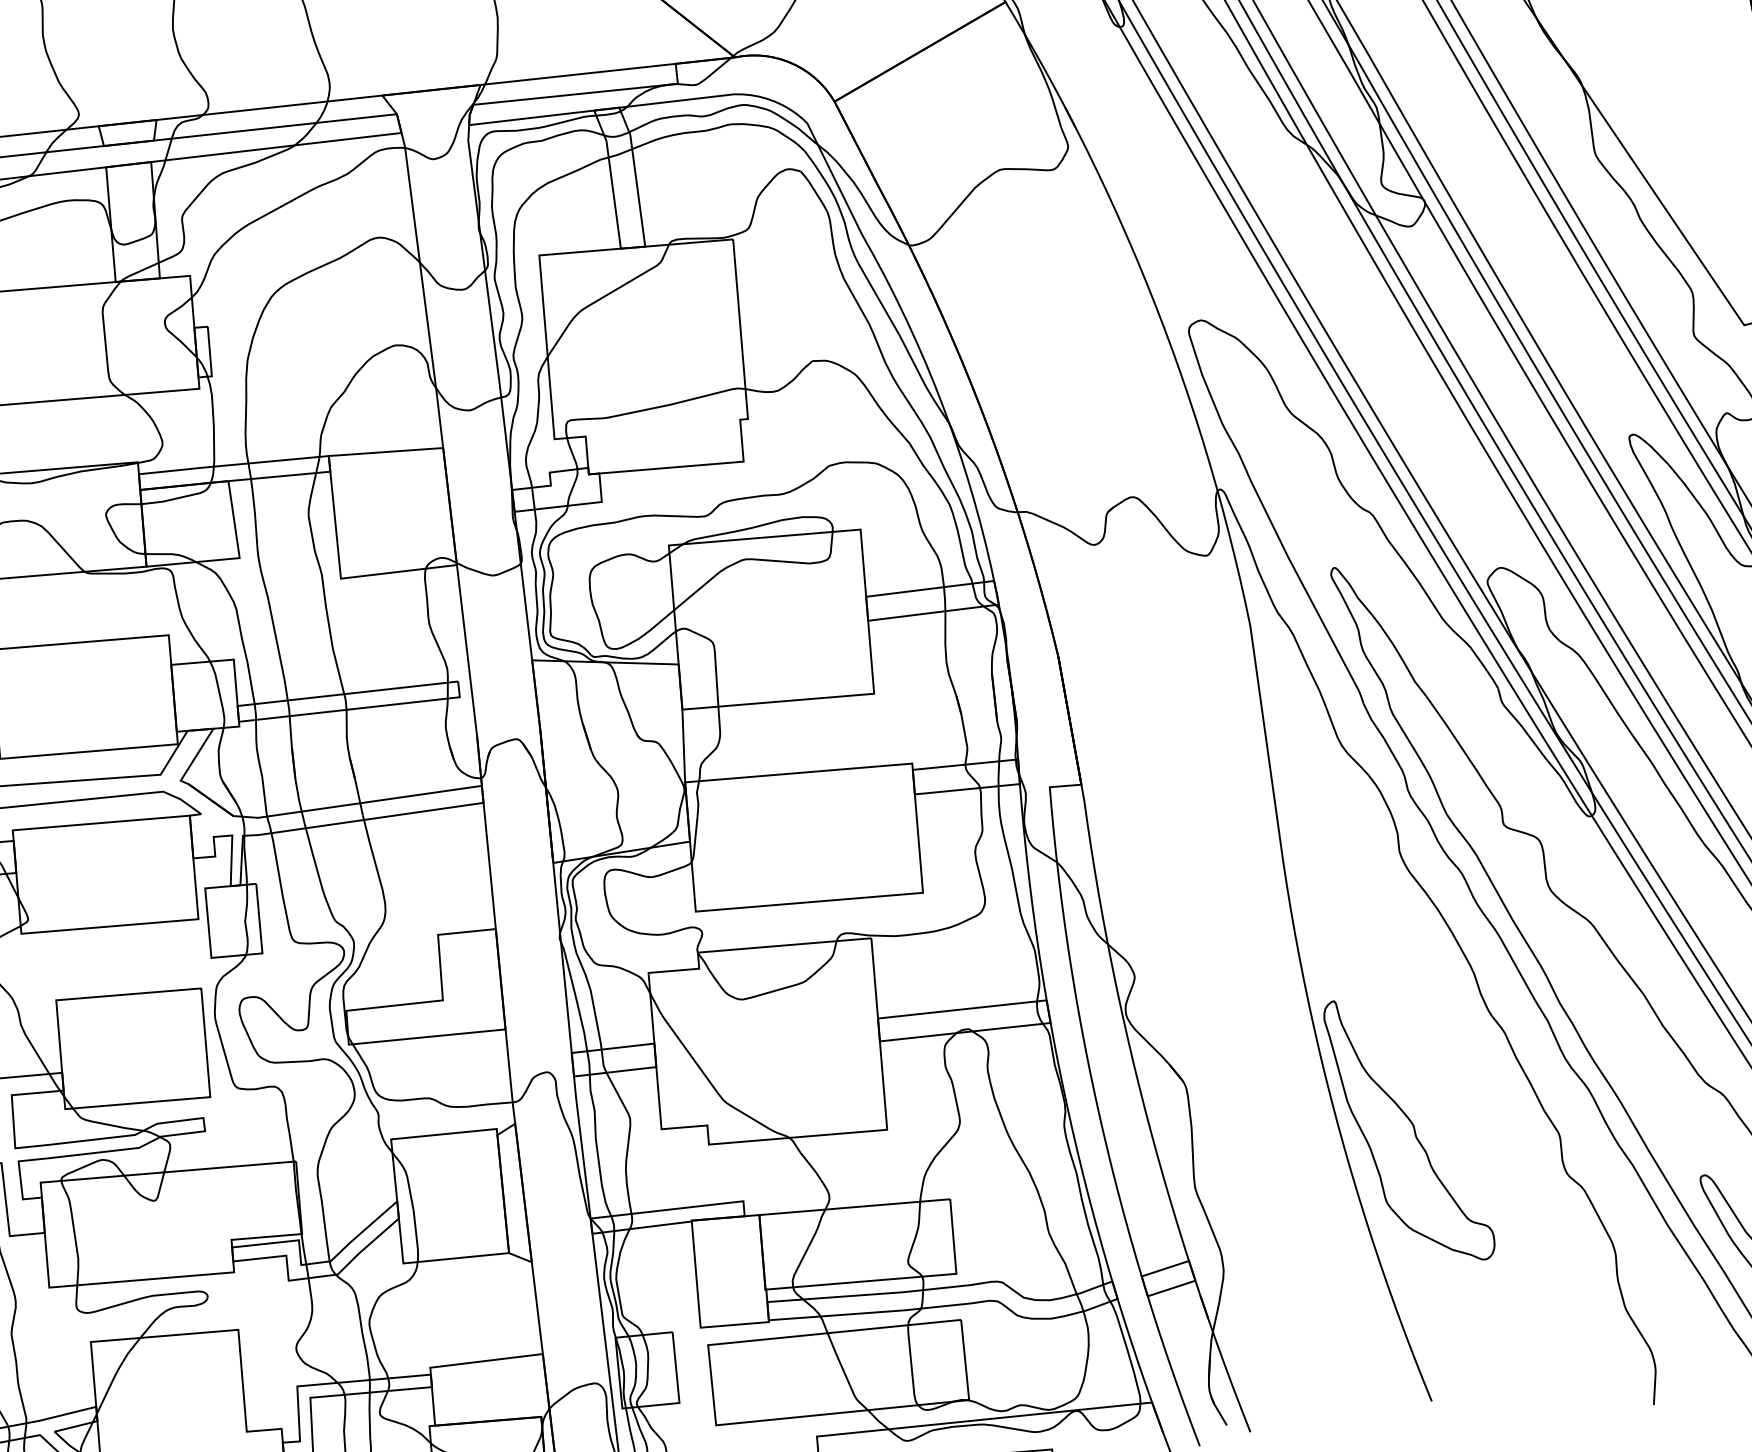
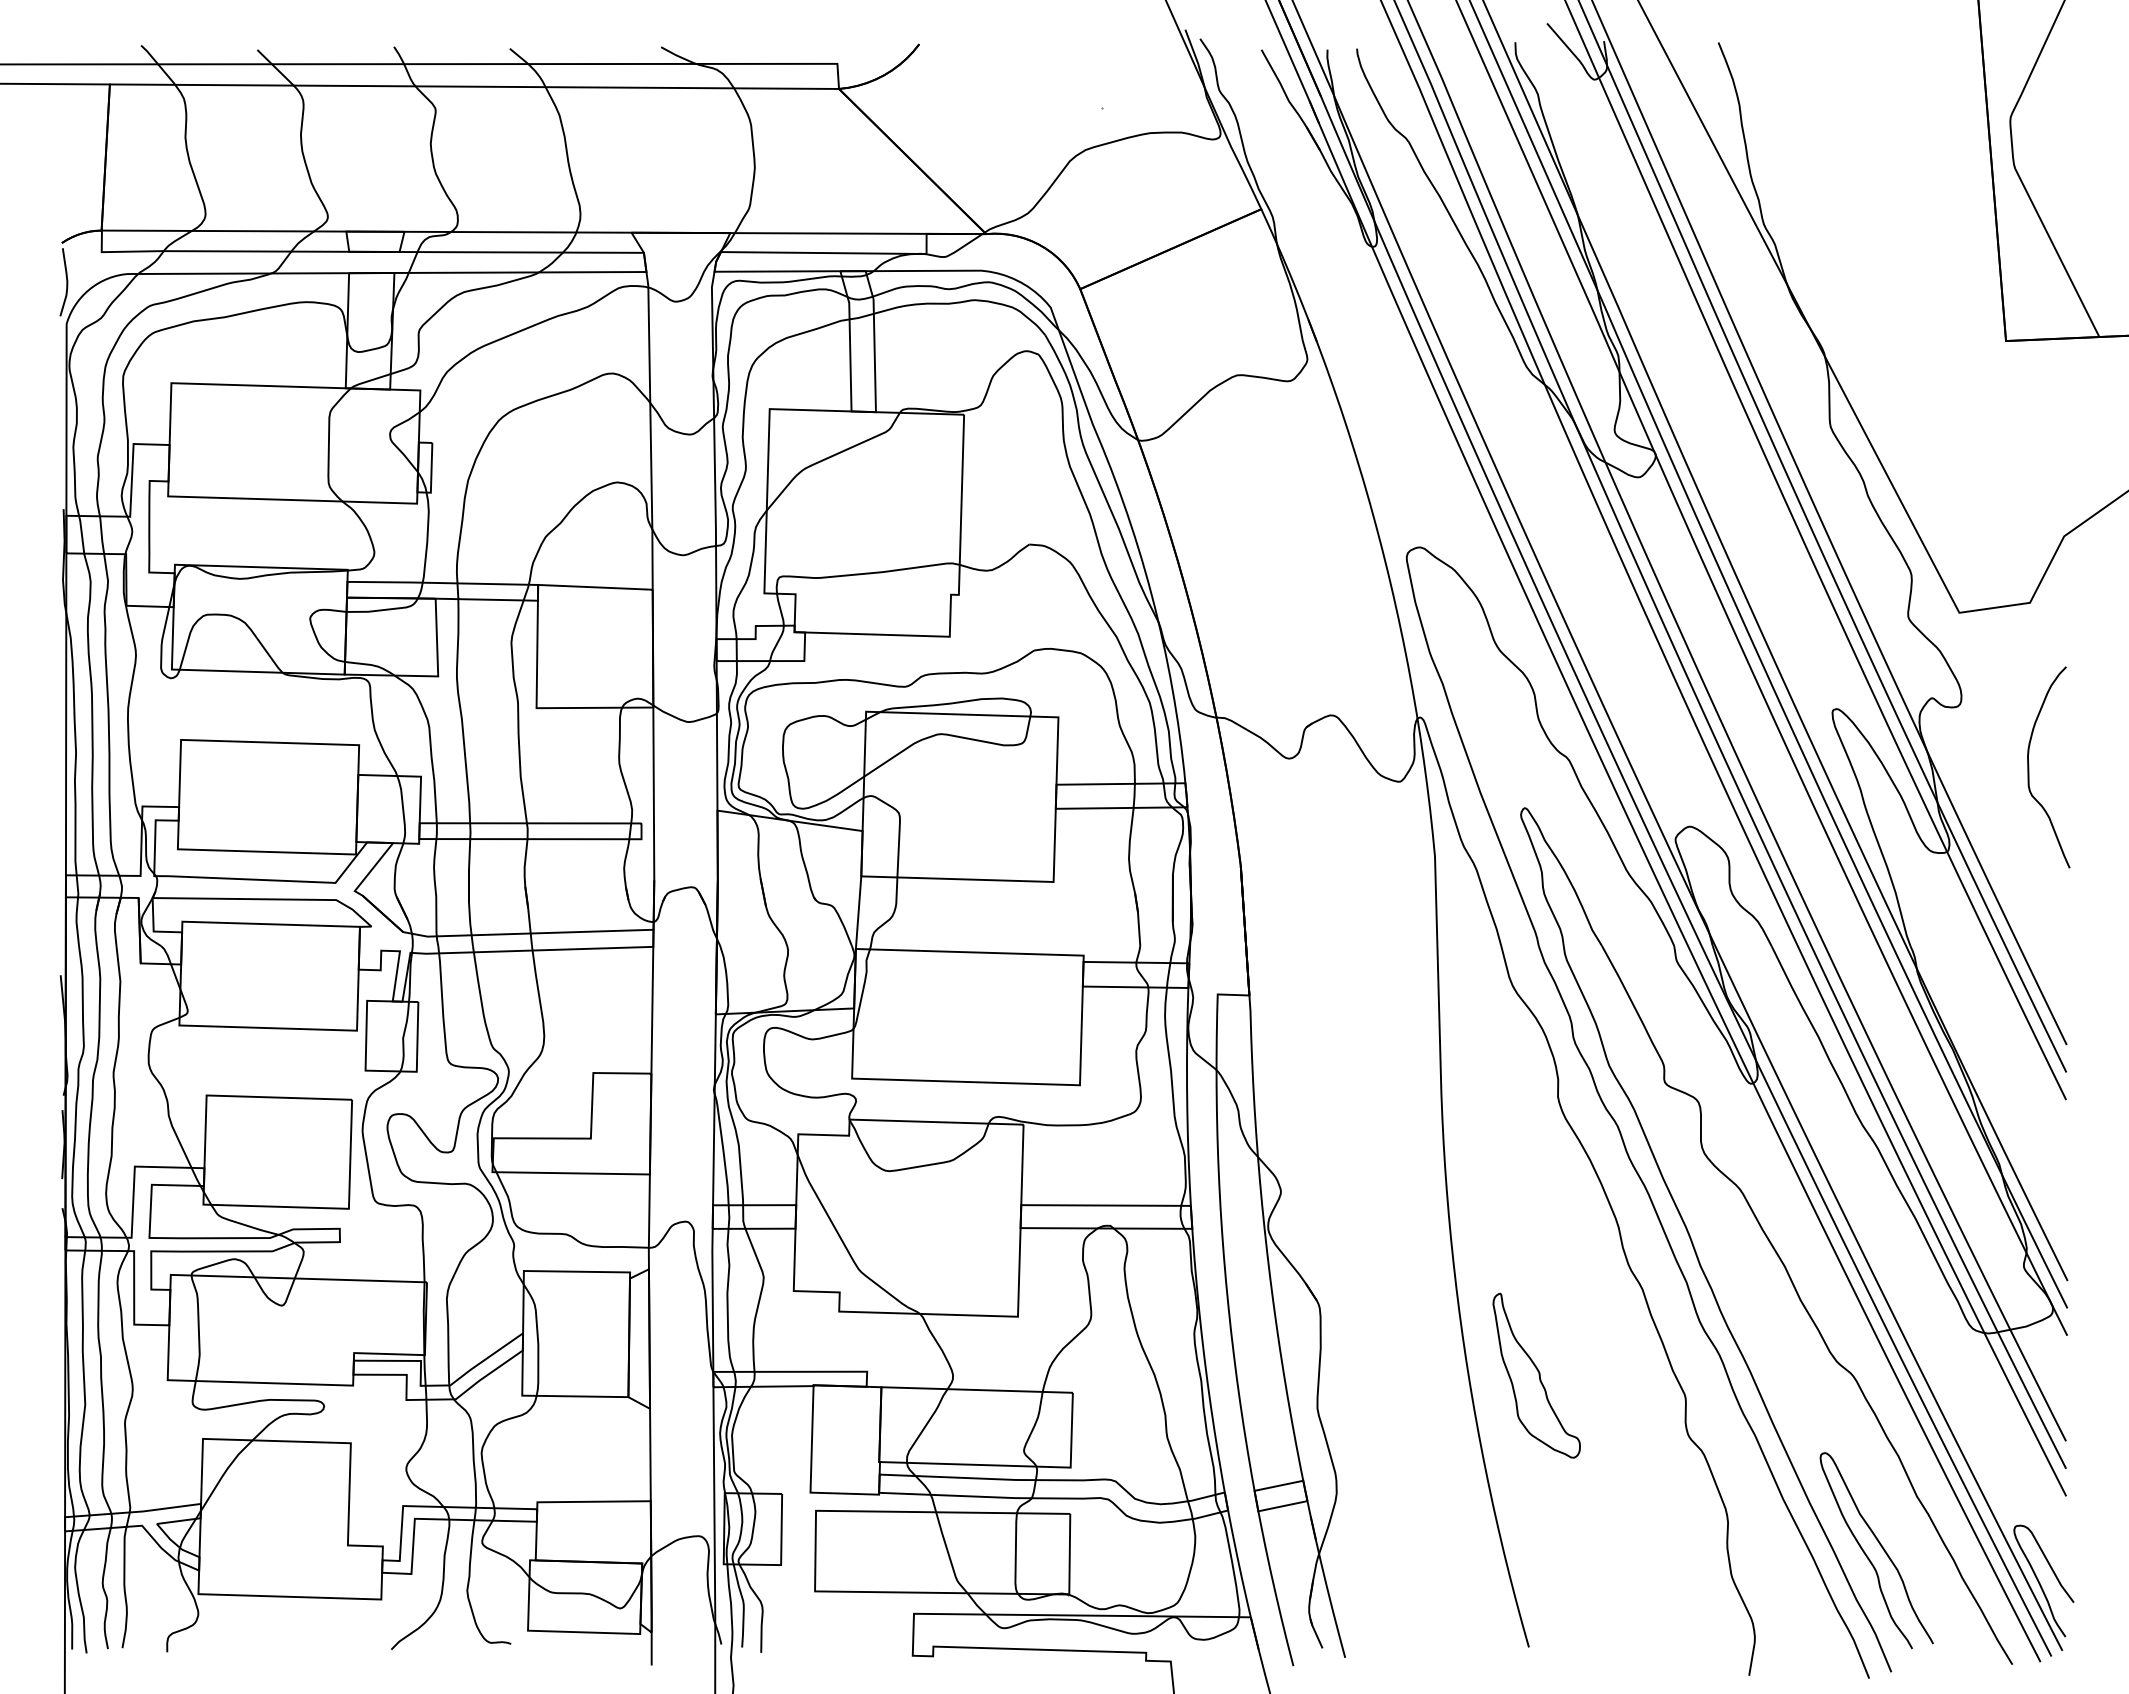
part: (1409, 1130) -> (1536, 1375), size x0.6

